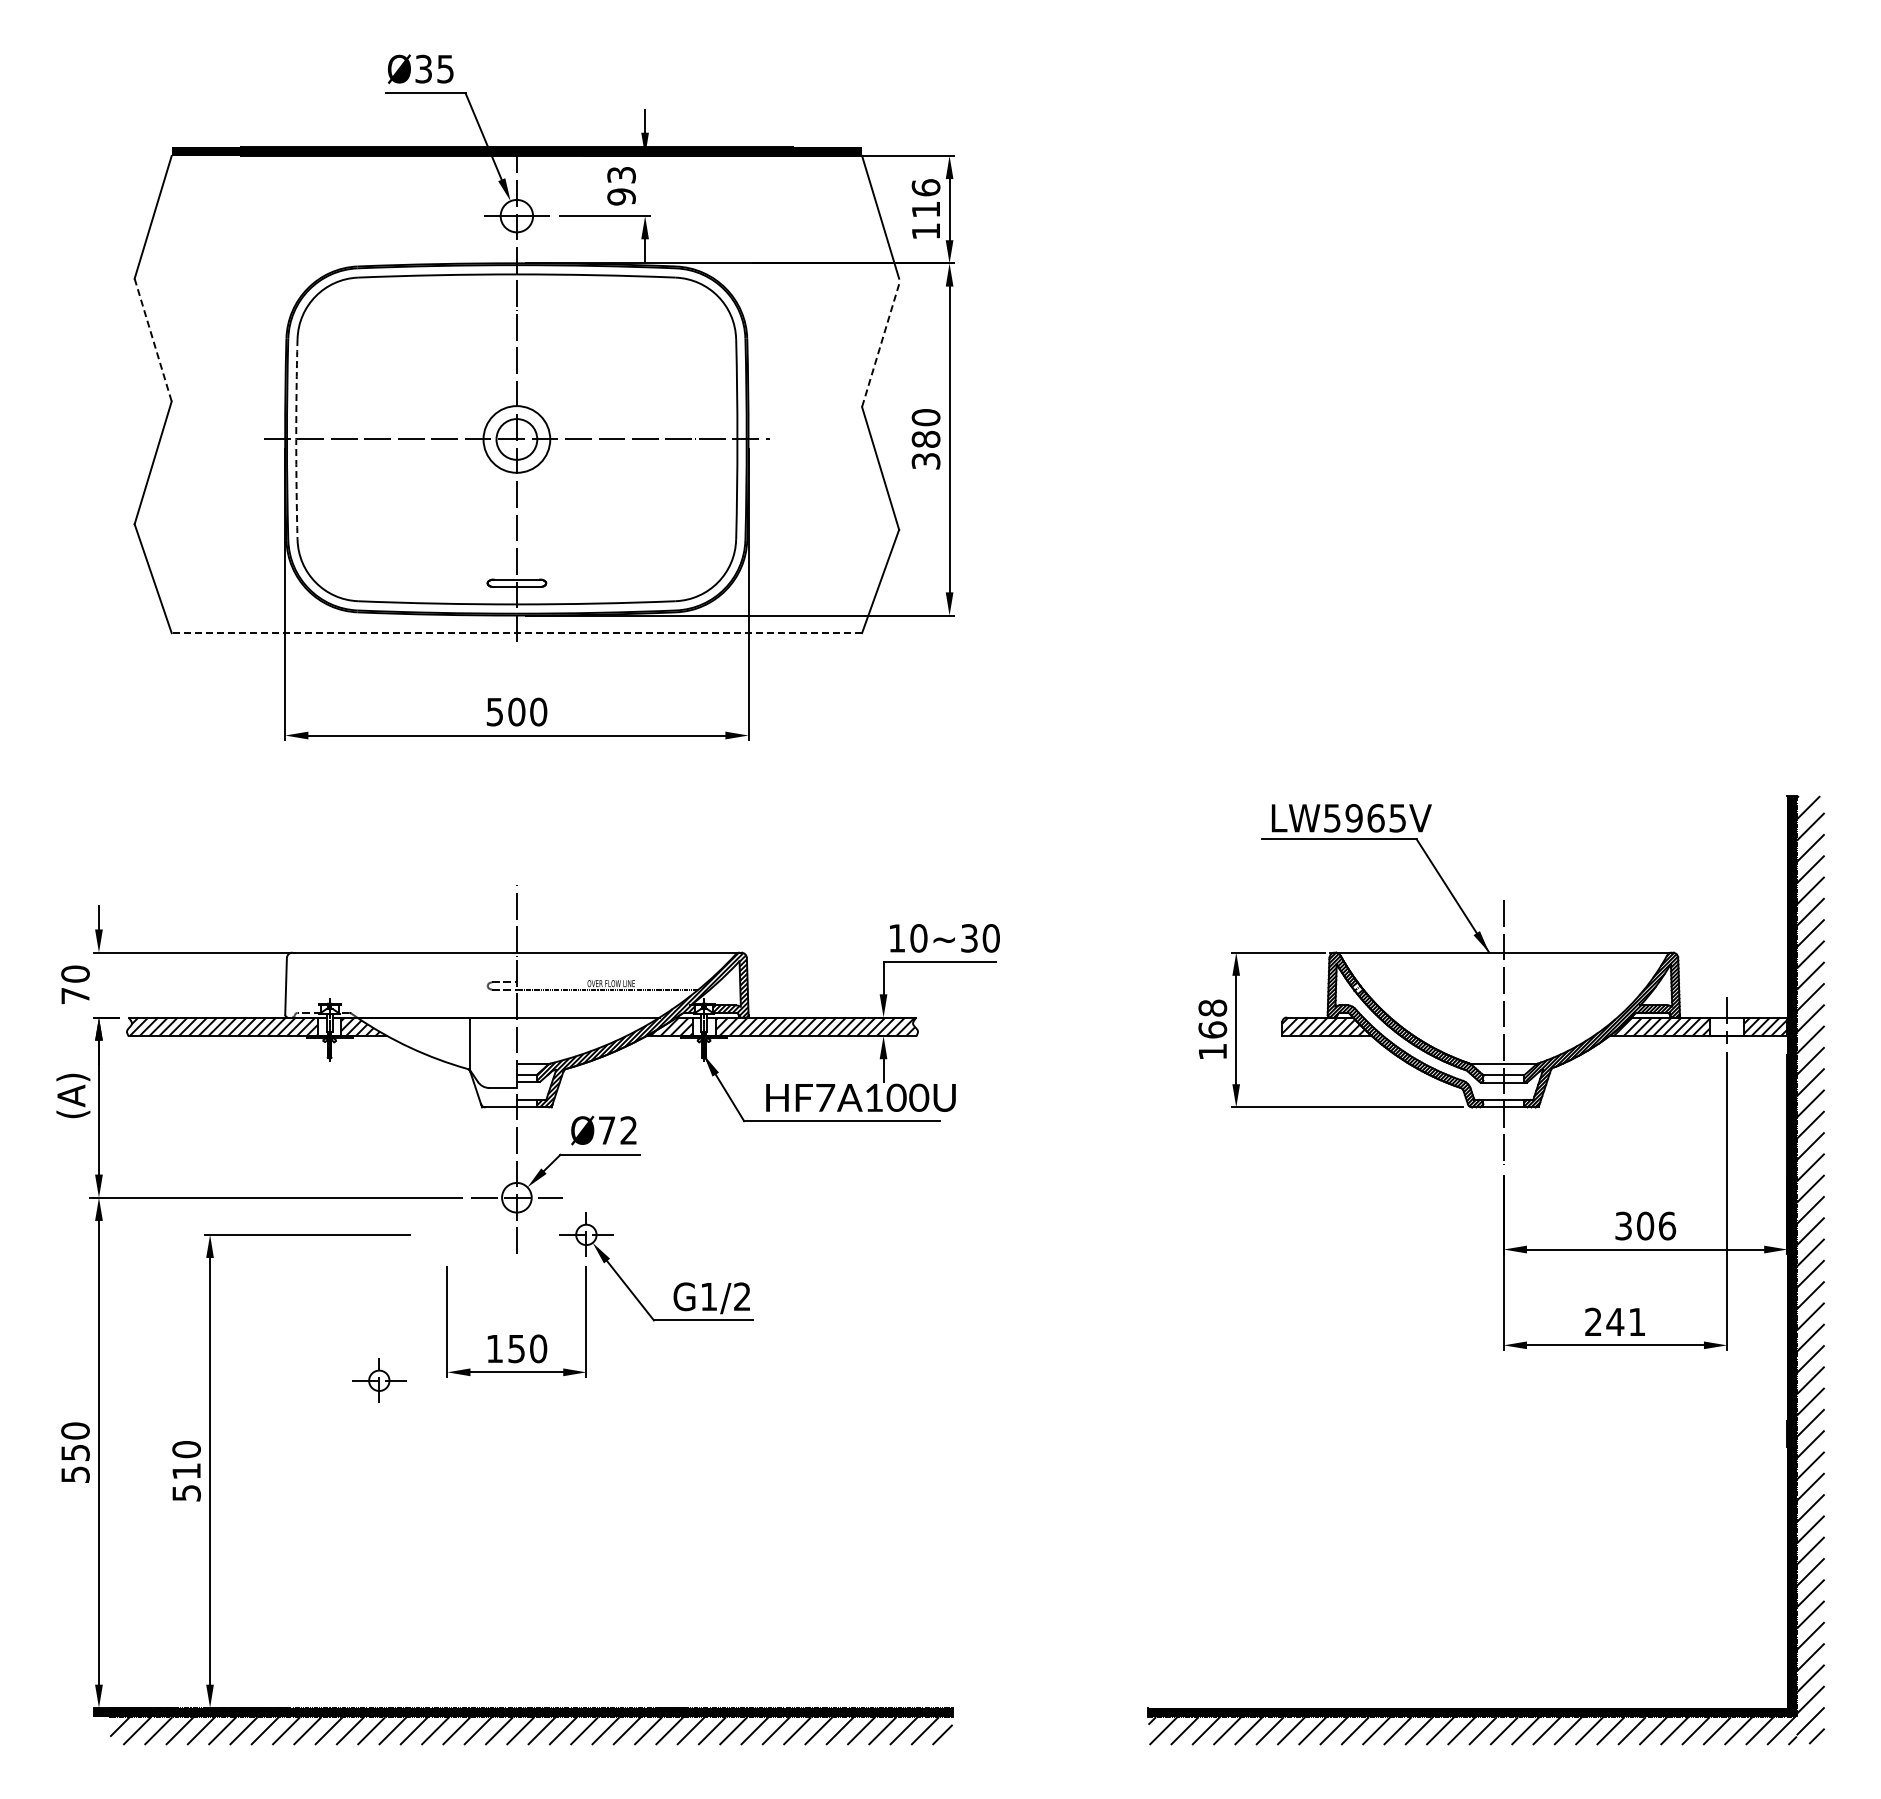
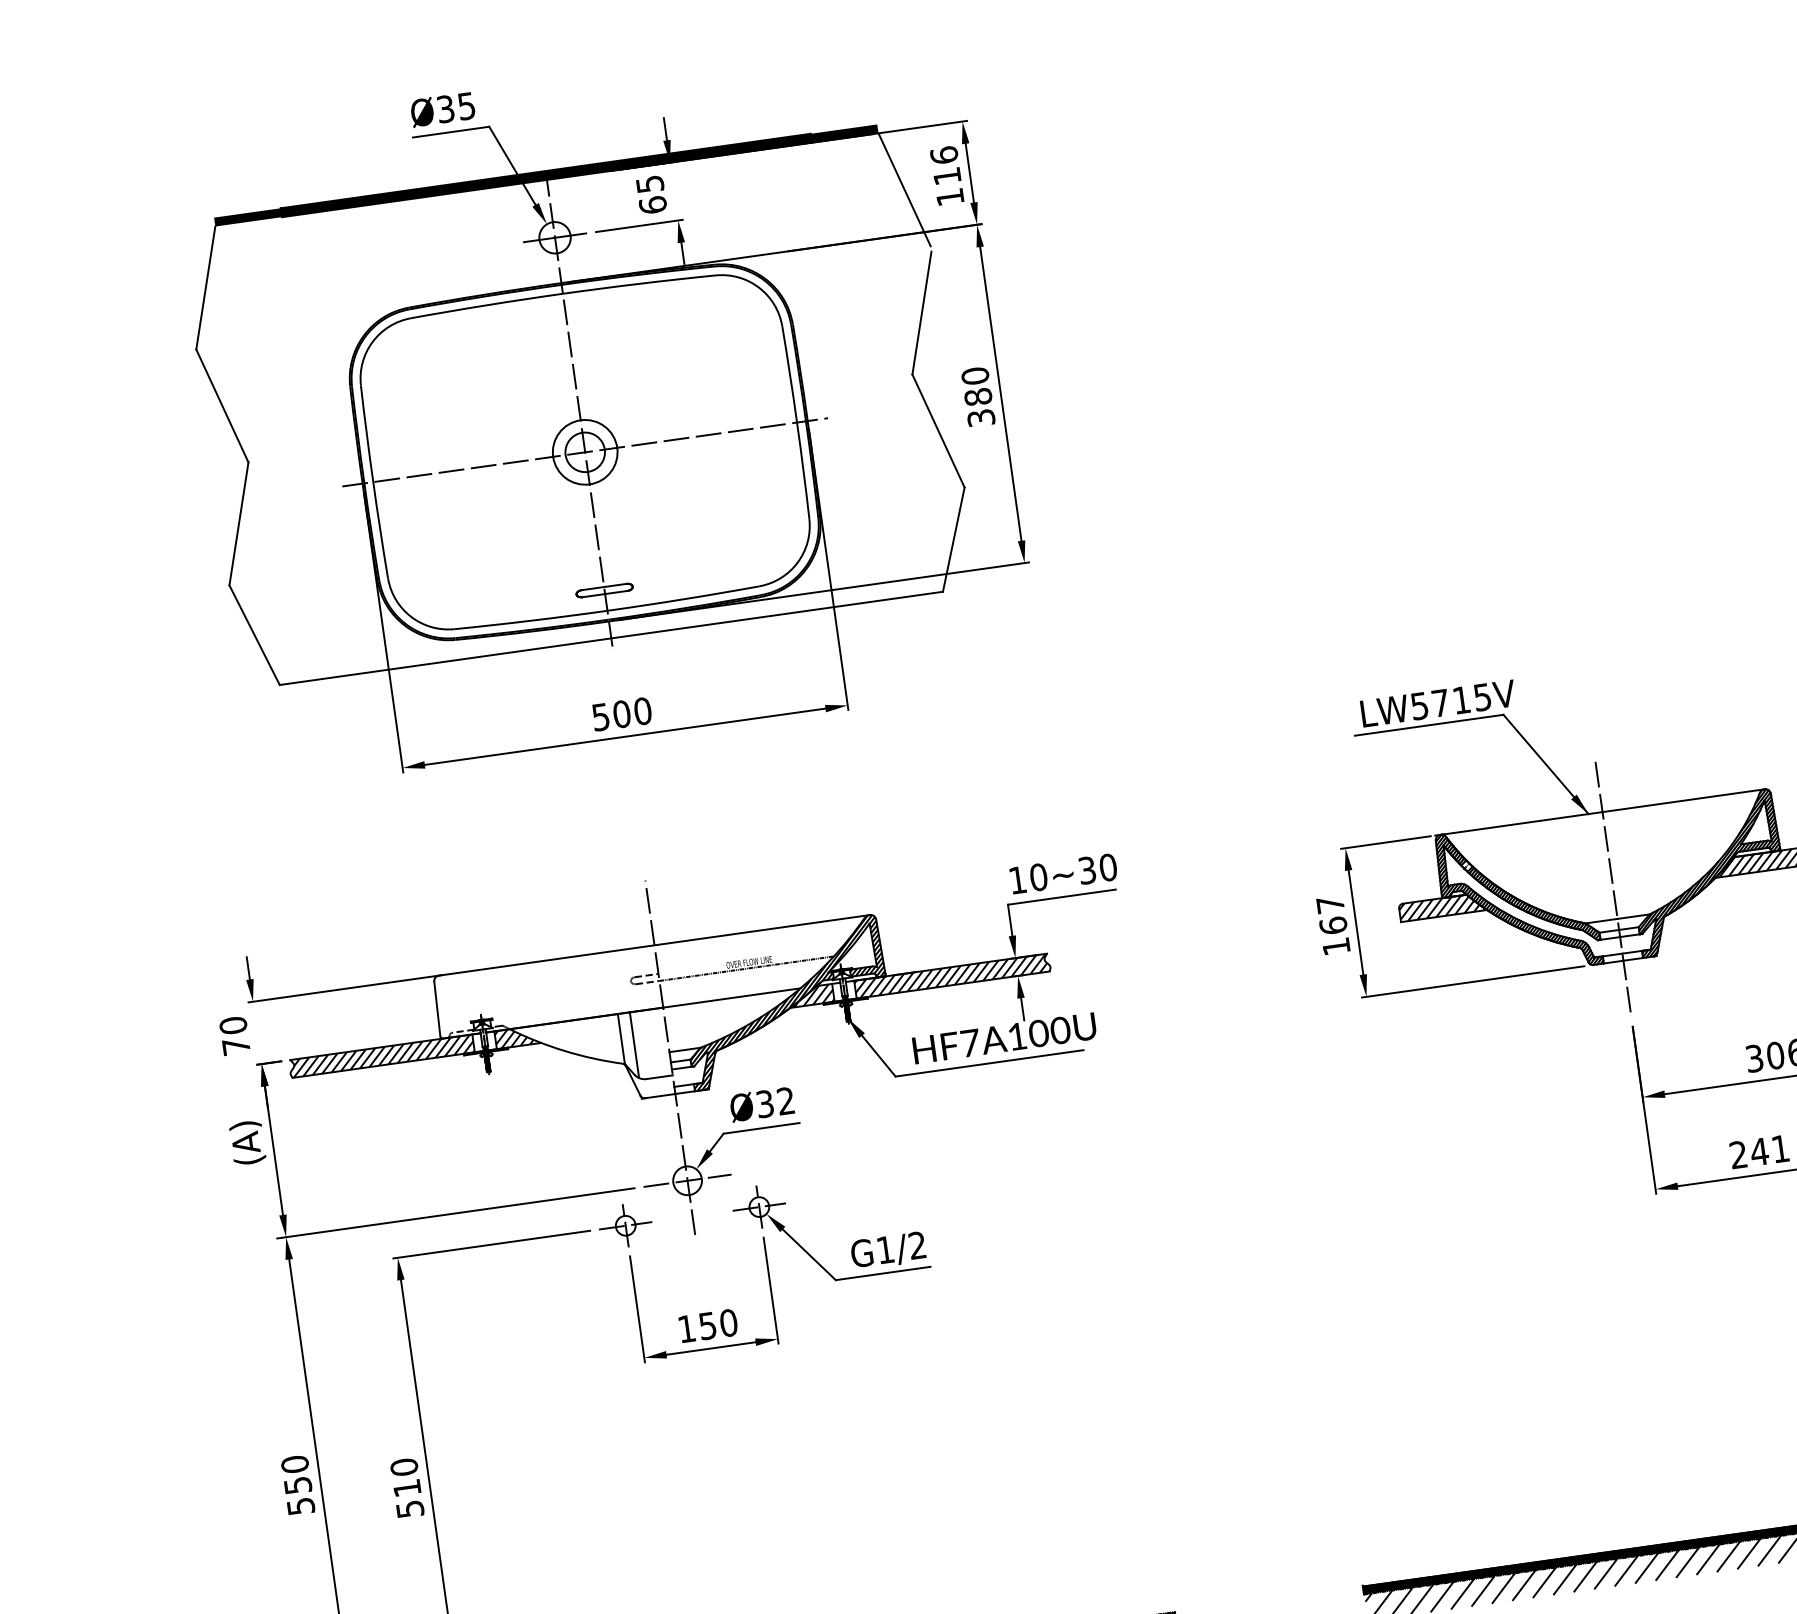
text: (621, 186) -> (651, 195), 93 -> 65
line: (153, 340) -> (222, 406), dashed -> solid
line: (880, 346) -> (921, 313), dashed -> solid
arc: (296, 439) -> (373, 482), dashed -> solid
line: (516, 633) -> (611, 638), dashed -> solid
text: (1364, 818) -> (1450, 702), LW5965V -> LW5715V
text: (1212, 1007) -> (1330, 904), 168 -> 167
line: (482, 1051) -> (634, 1044), added
text: (606, 1130) -> (764, 1104), Ø72 -> Ø32
part: (379, 1380) -> (625, 1225), moved

